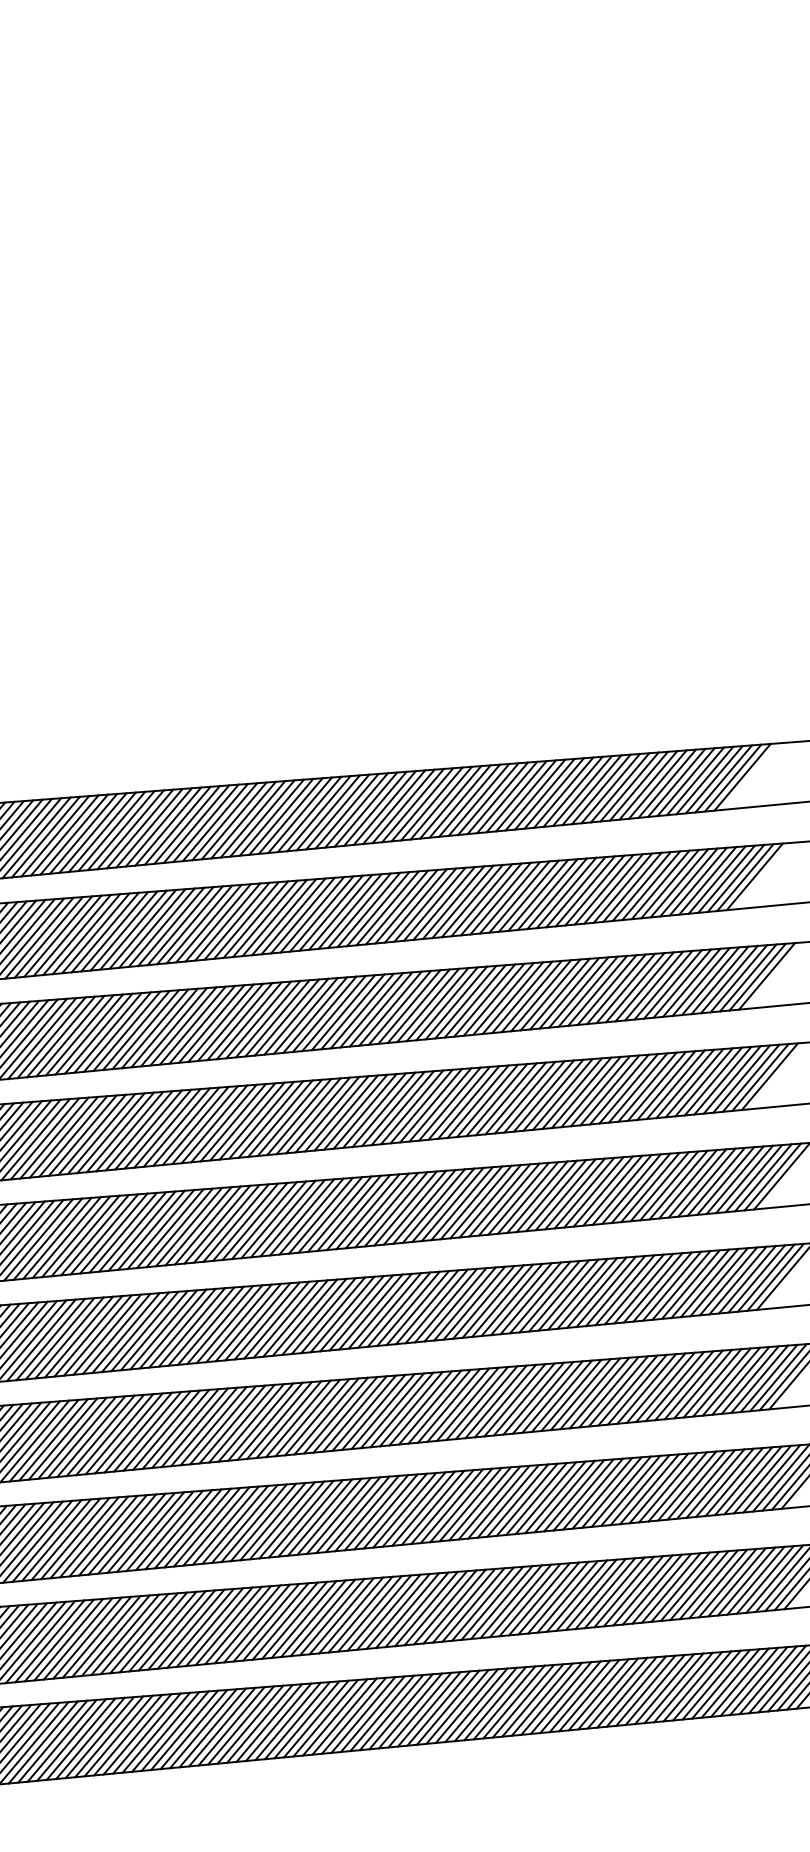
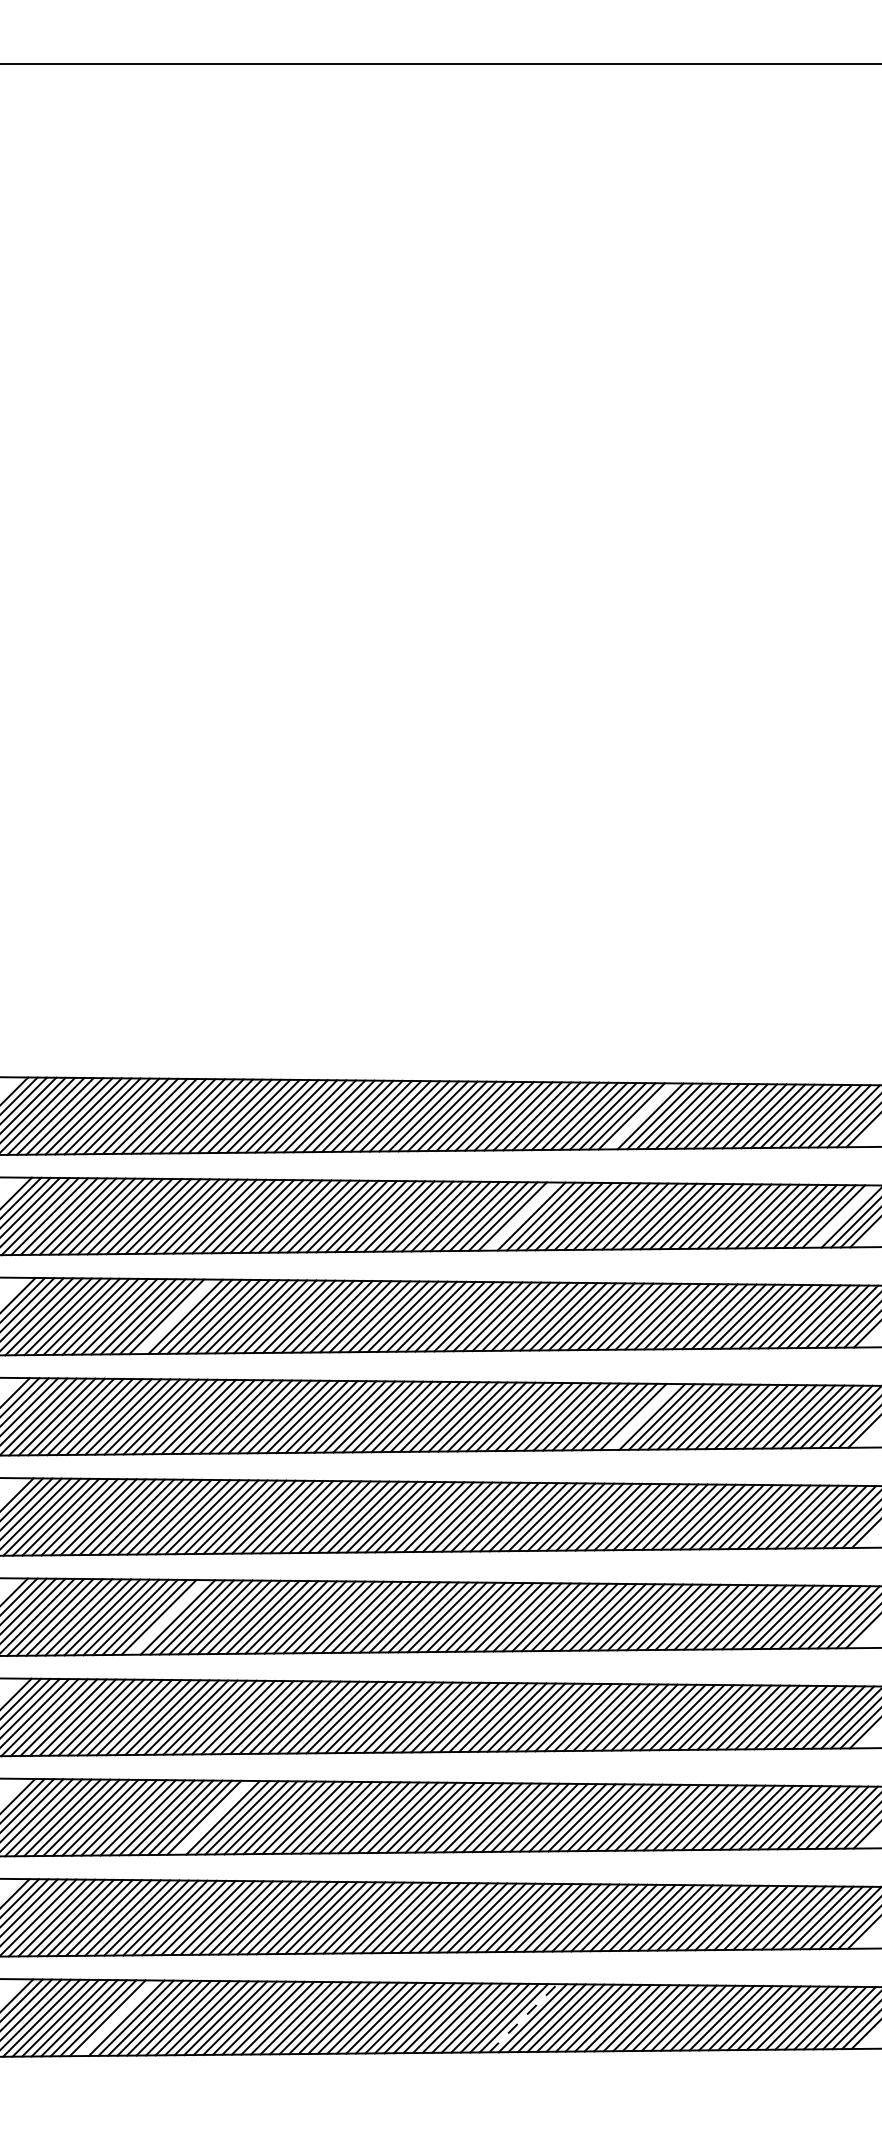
line: (507, 797) -> (641, 1116), removed
line: (717, 879) -> (843, 1216), removed
line: (396, 907) -> (521, 1216), removed
line: (60, 1036) -> (175, 1316), removed
line: (534, 1097) -> (642, 1417), removed
line: (79, 1337) -> (168, 1617), removed
line: (140, 1532) -> (213, 1817), removed
line: (466, 1705) -> (523, 2017), solid -> dashed
line: (61, 1741) -> (116, 2018), removed

